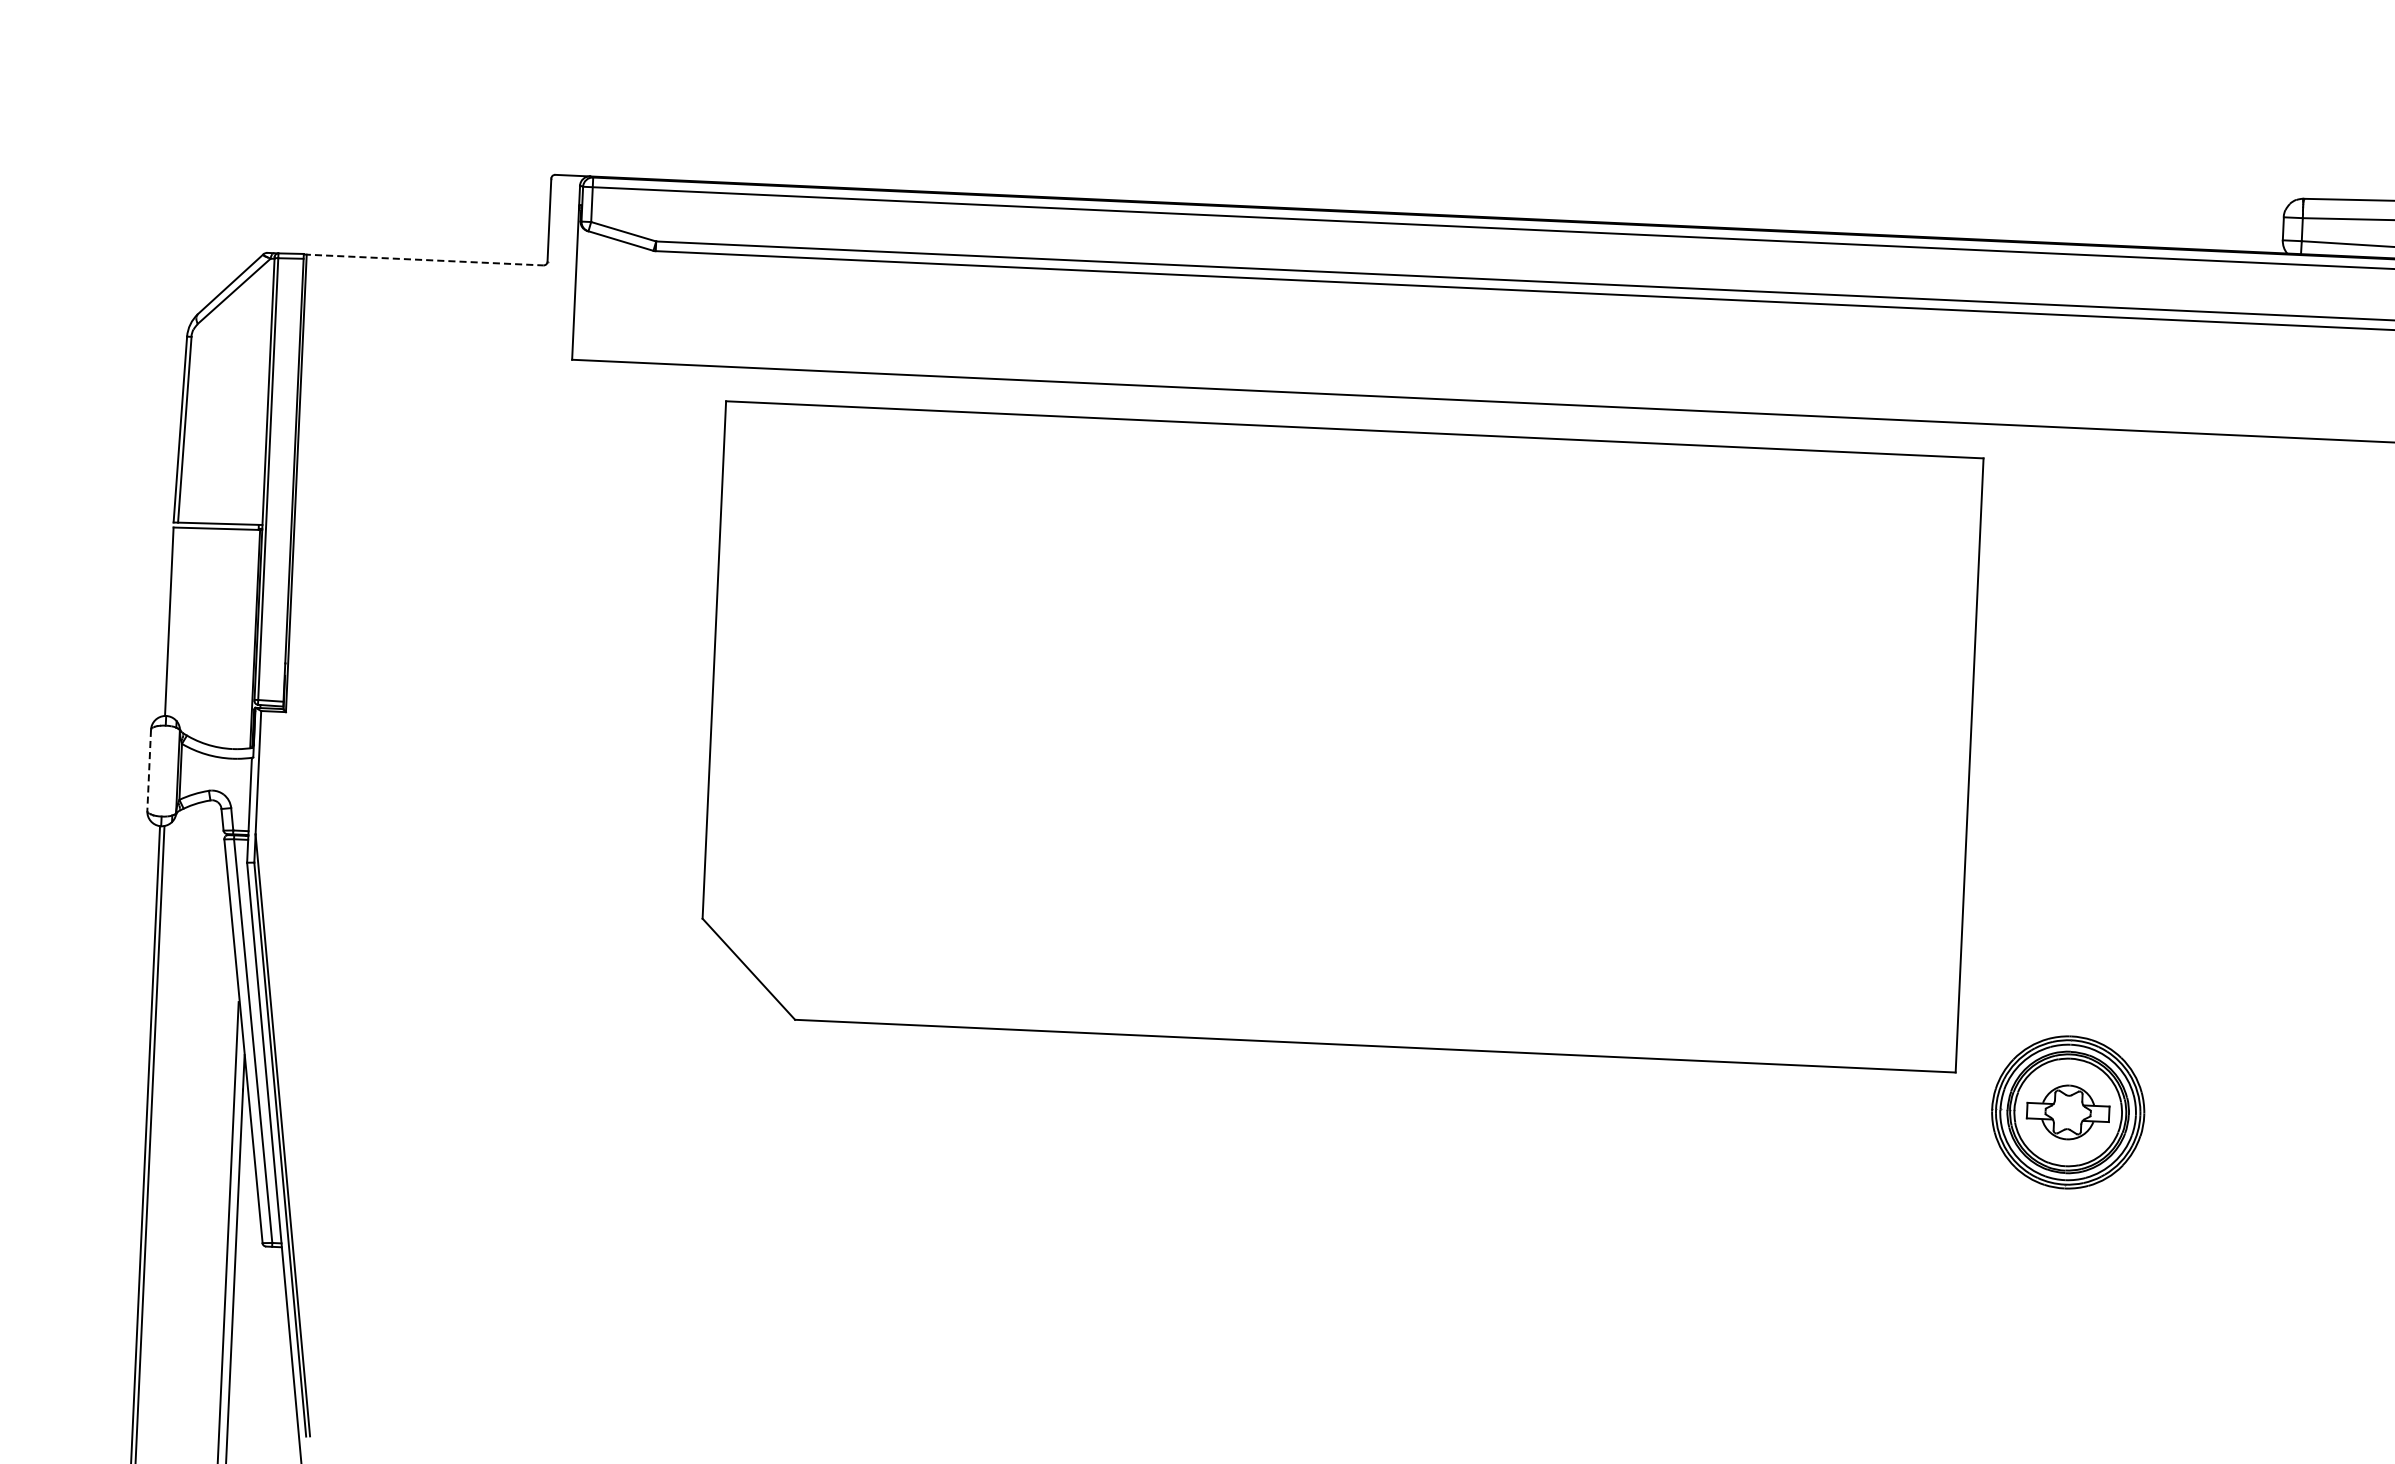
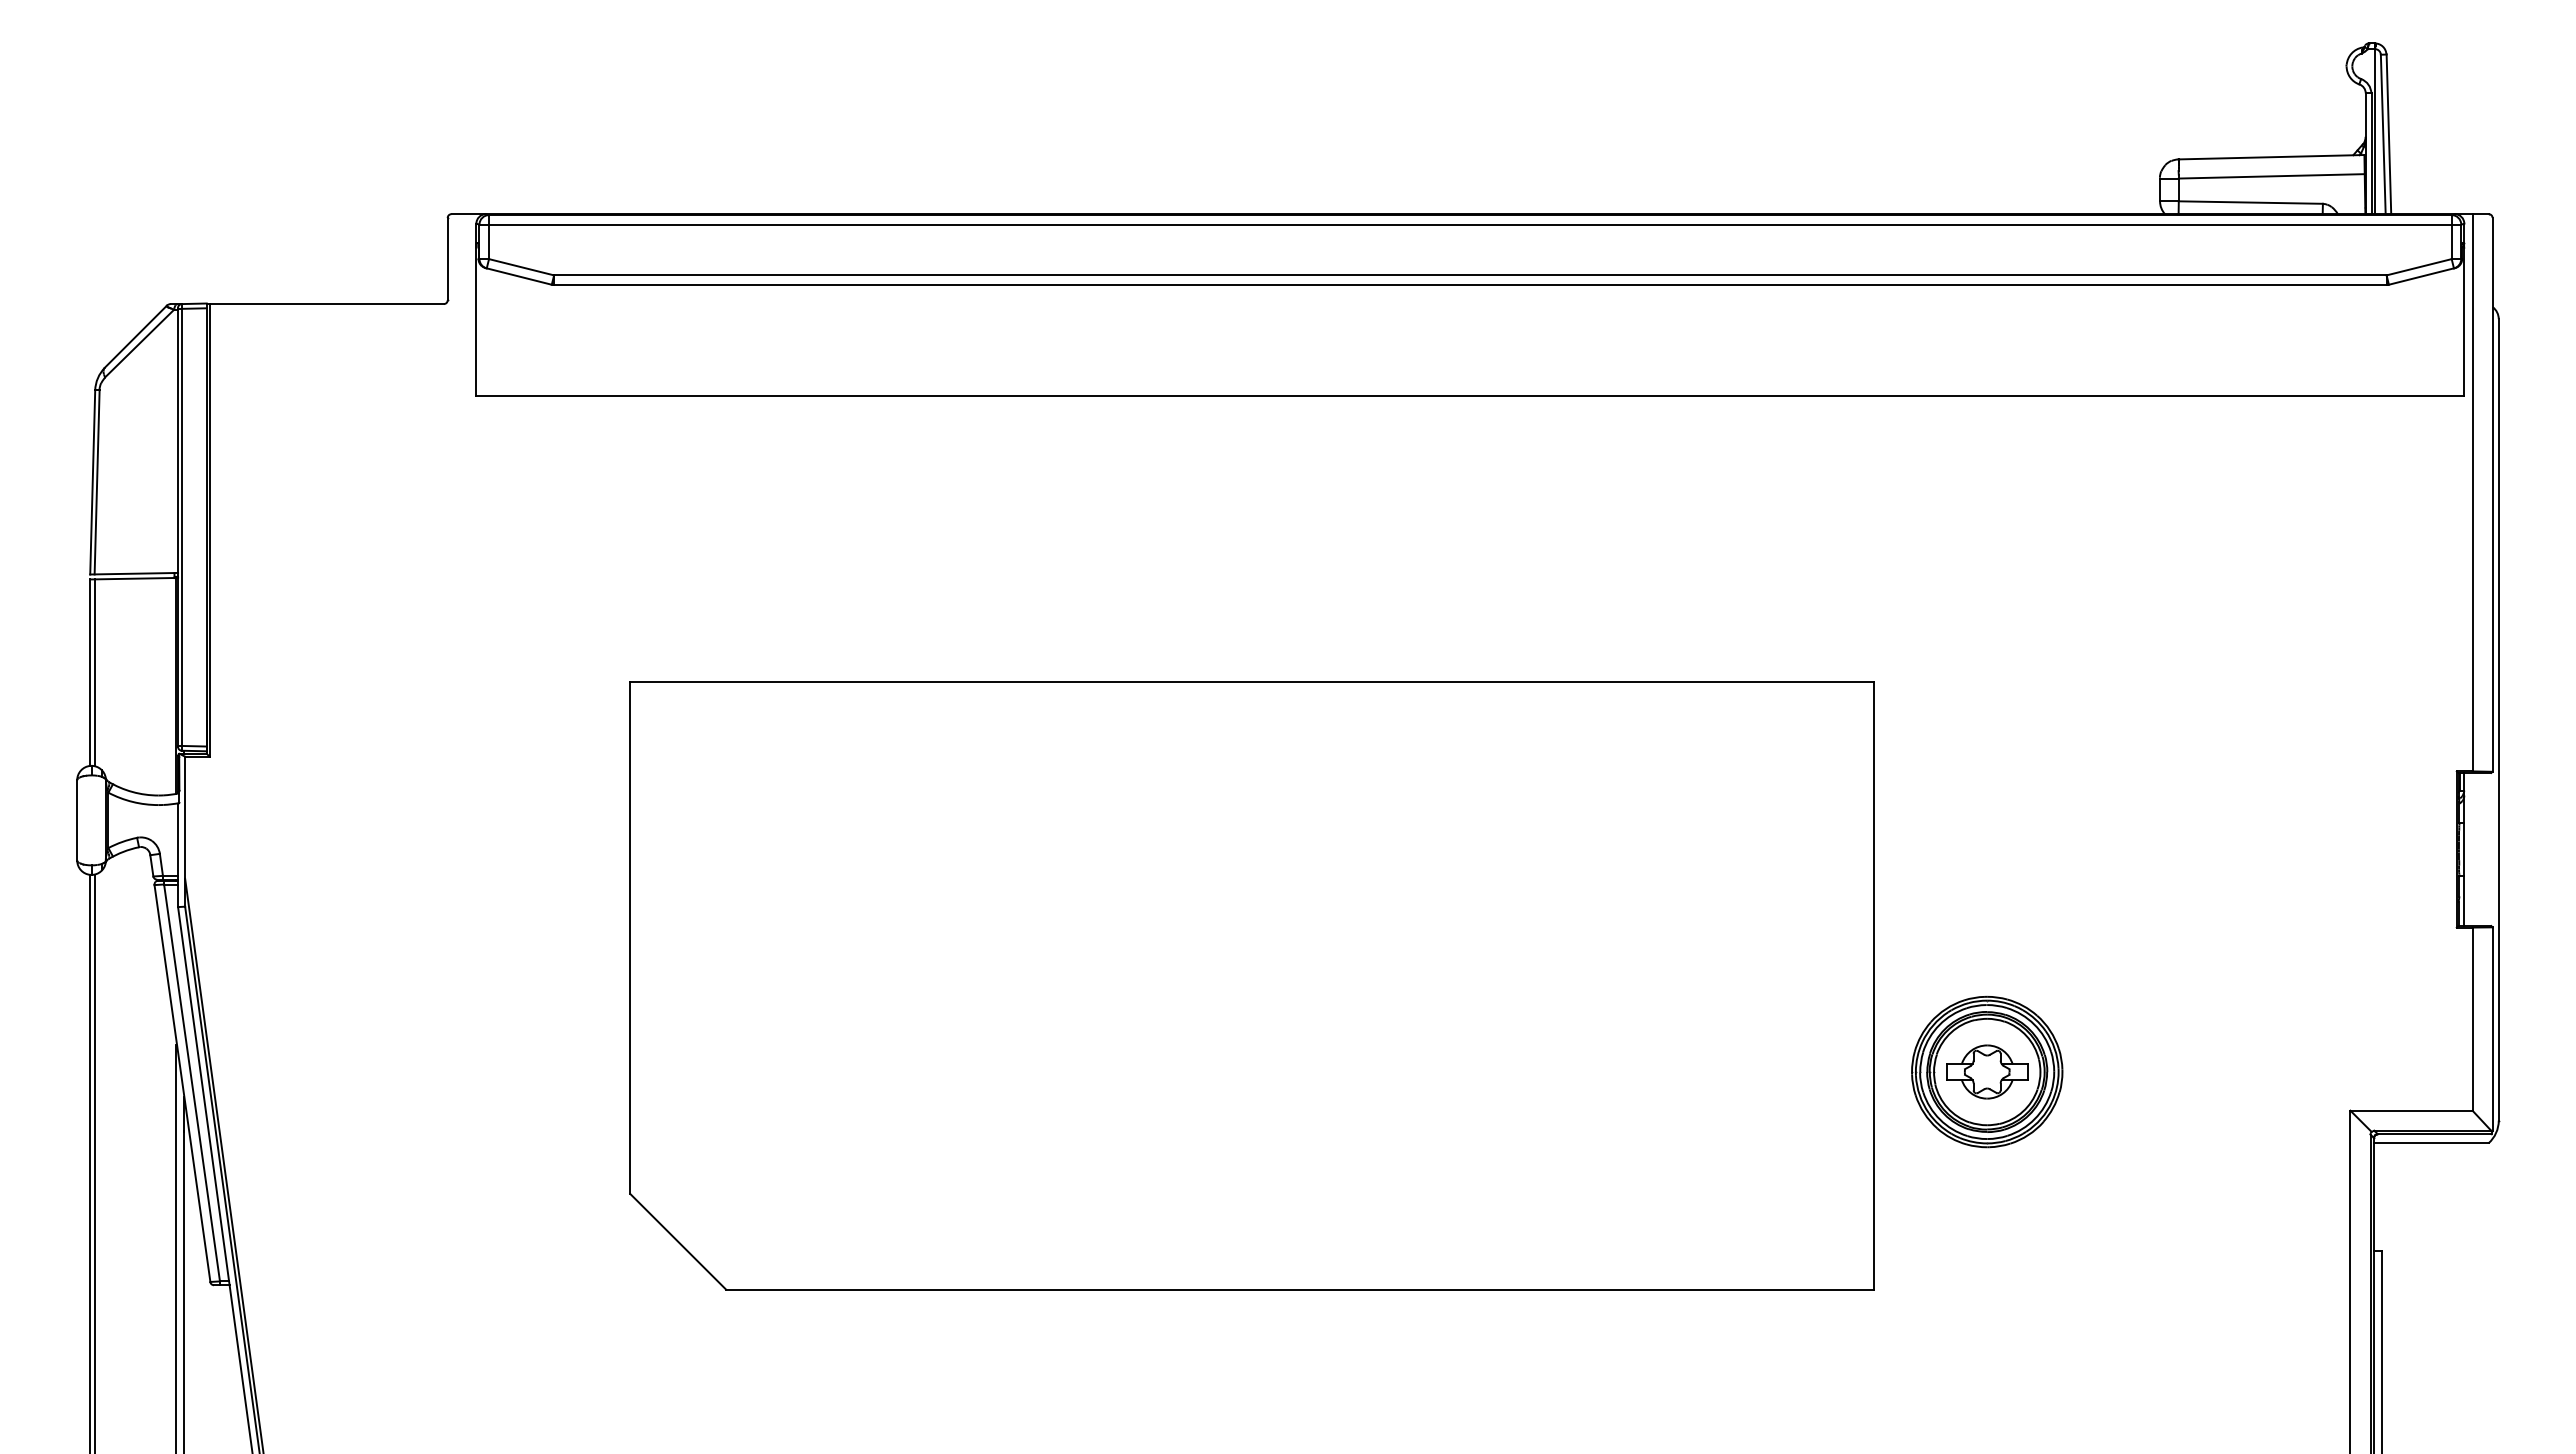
line: (423, 260) -> (325, 304), dashed -> solid
line: (173, 621) -> (94, 672), added
part: (1340, 736) -> (1251, 985), moved
line: (149, 770) -> (77, 820), dashed -> solid

